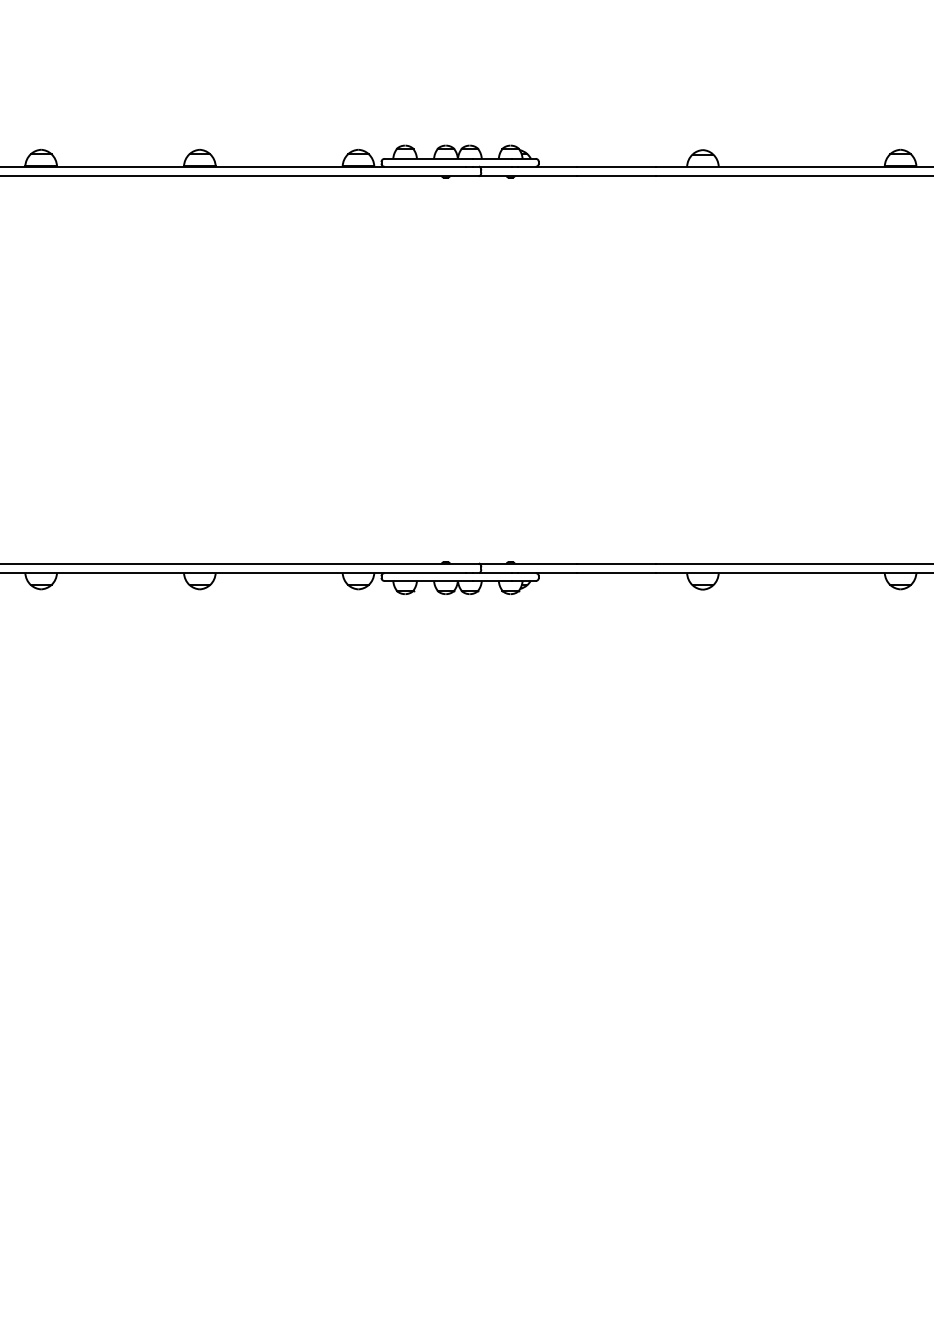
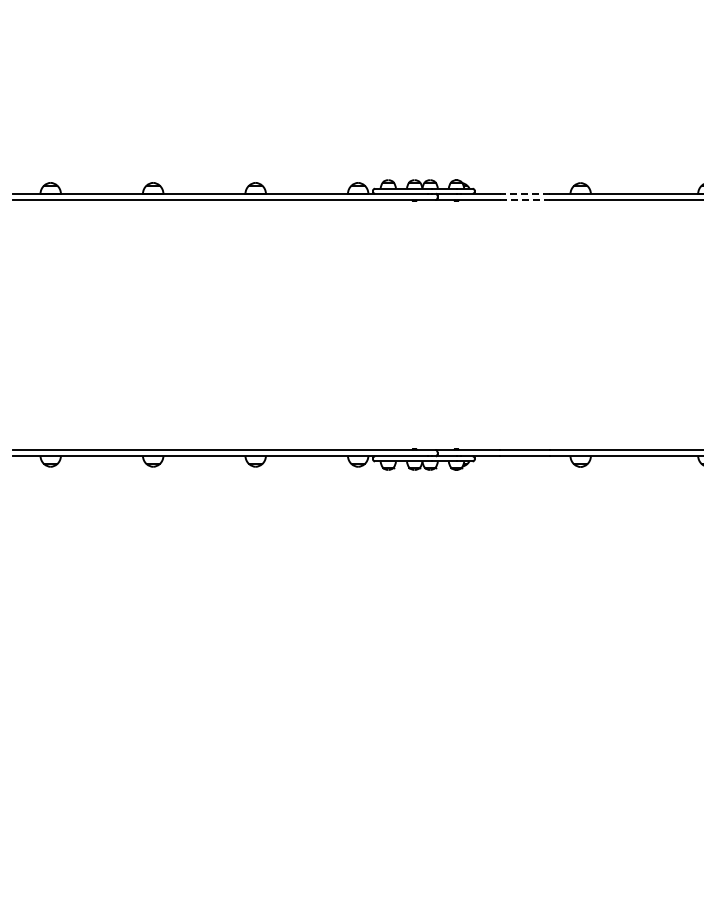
line: (615, 166) -> (524, 193), solid -> dashed
line: (617, 175) -> (525, 199), solid -> dashed

